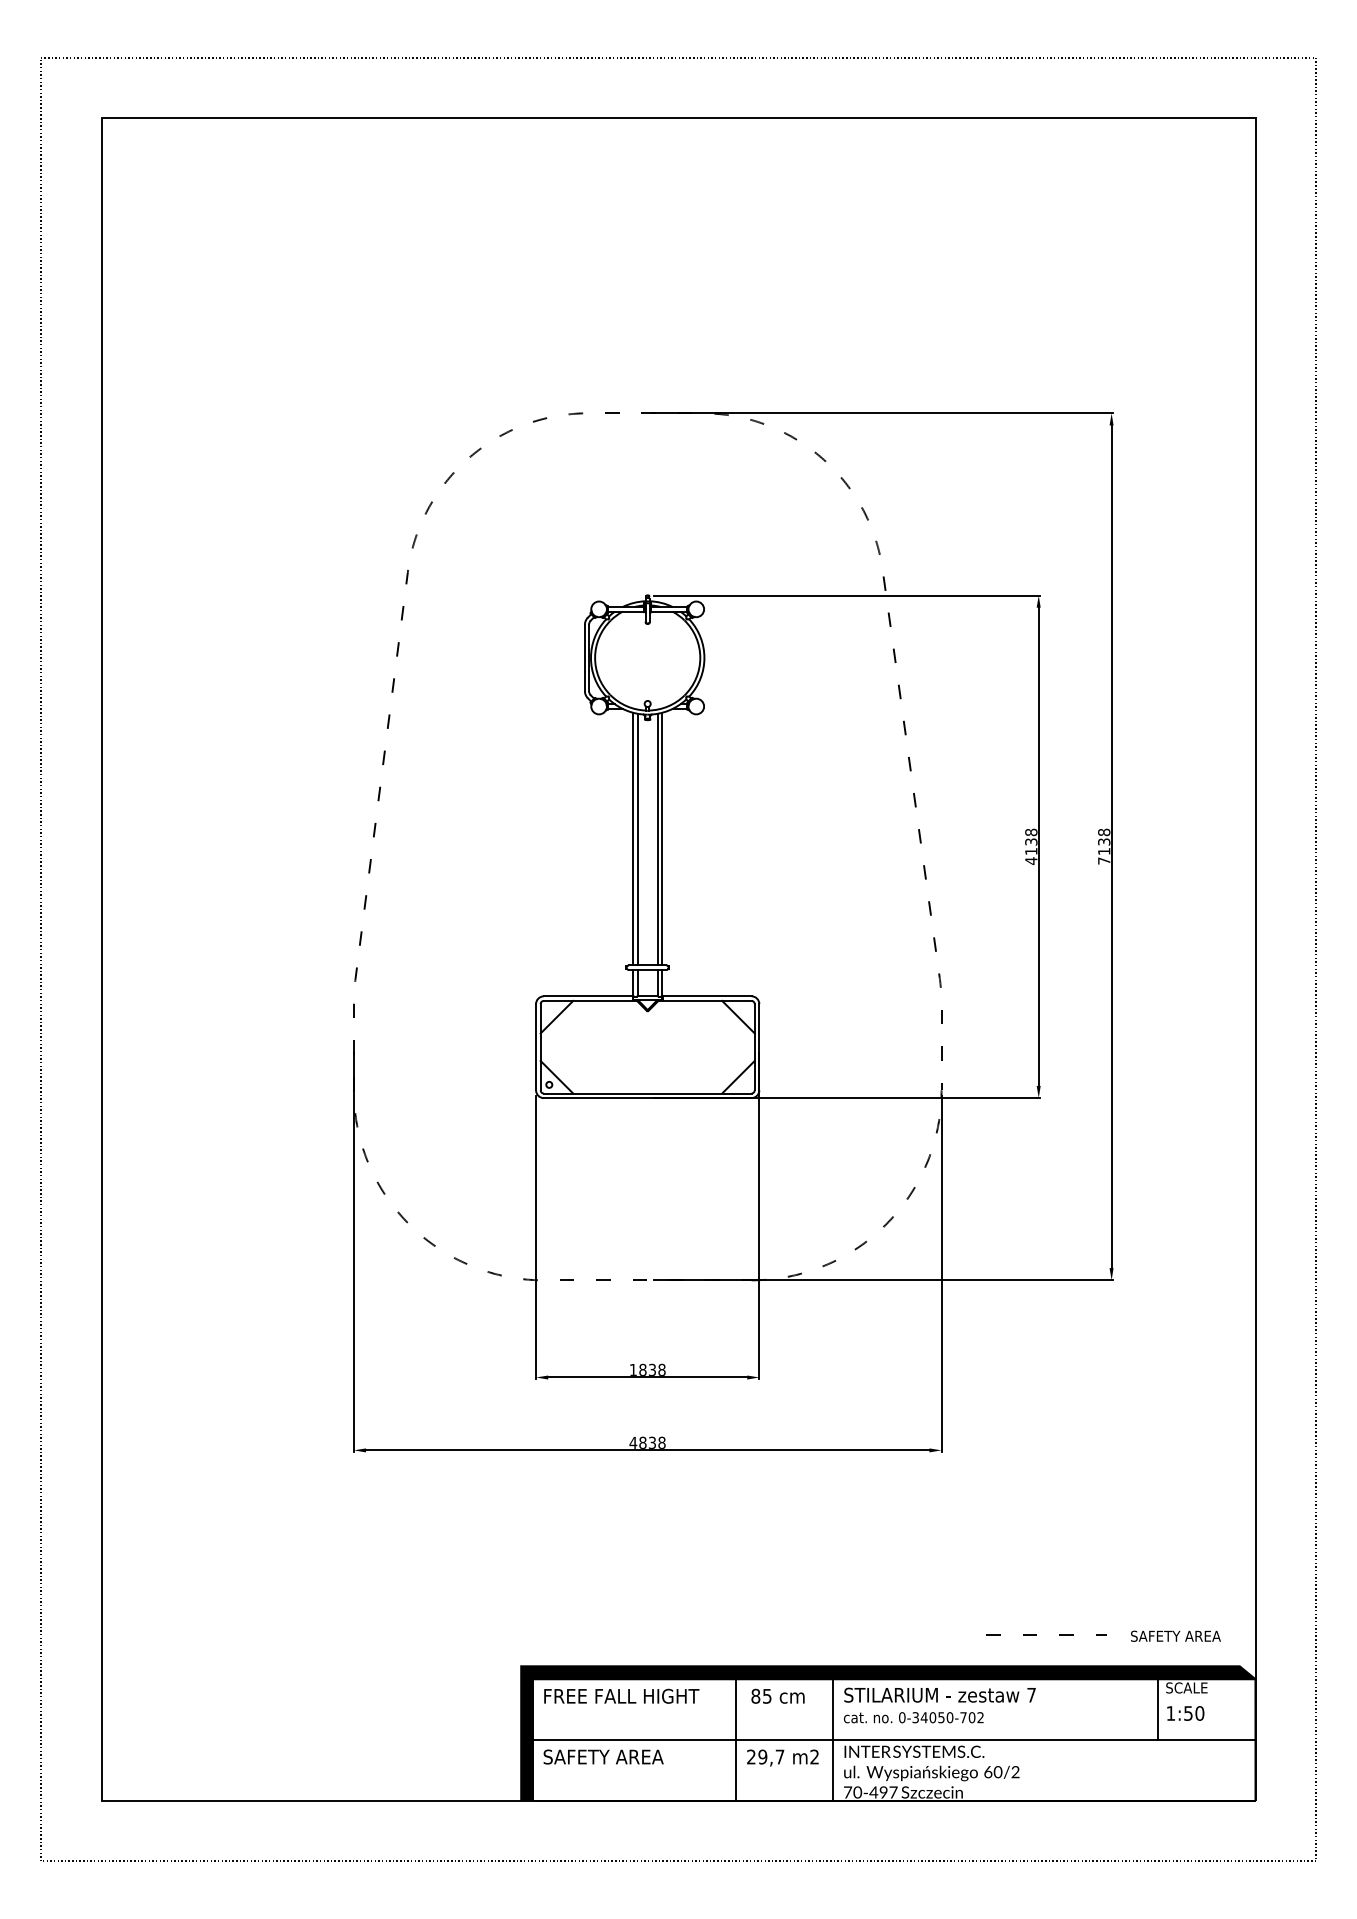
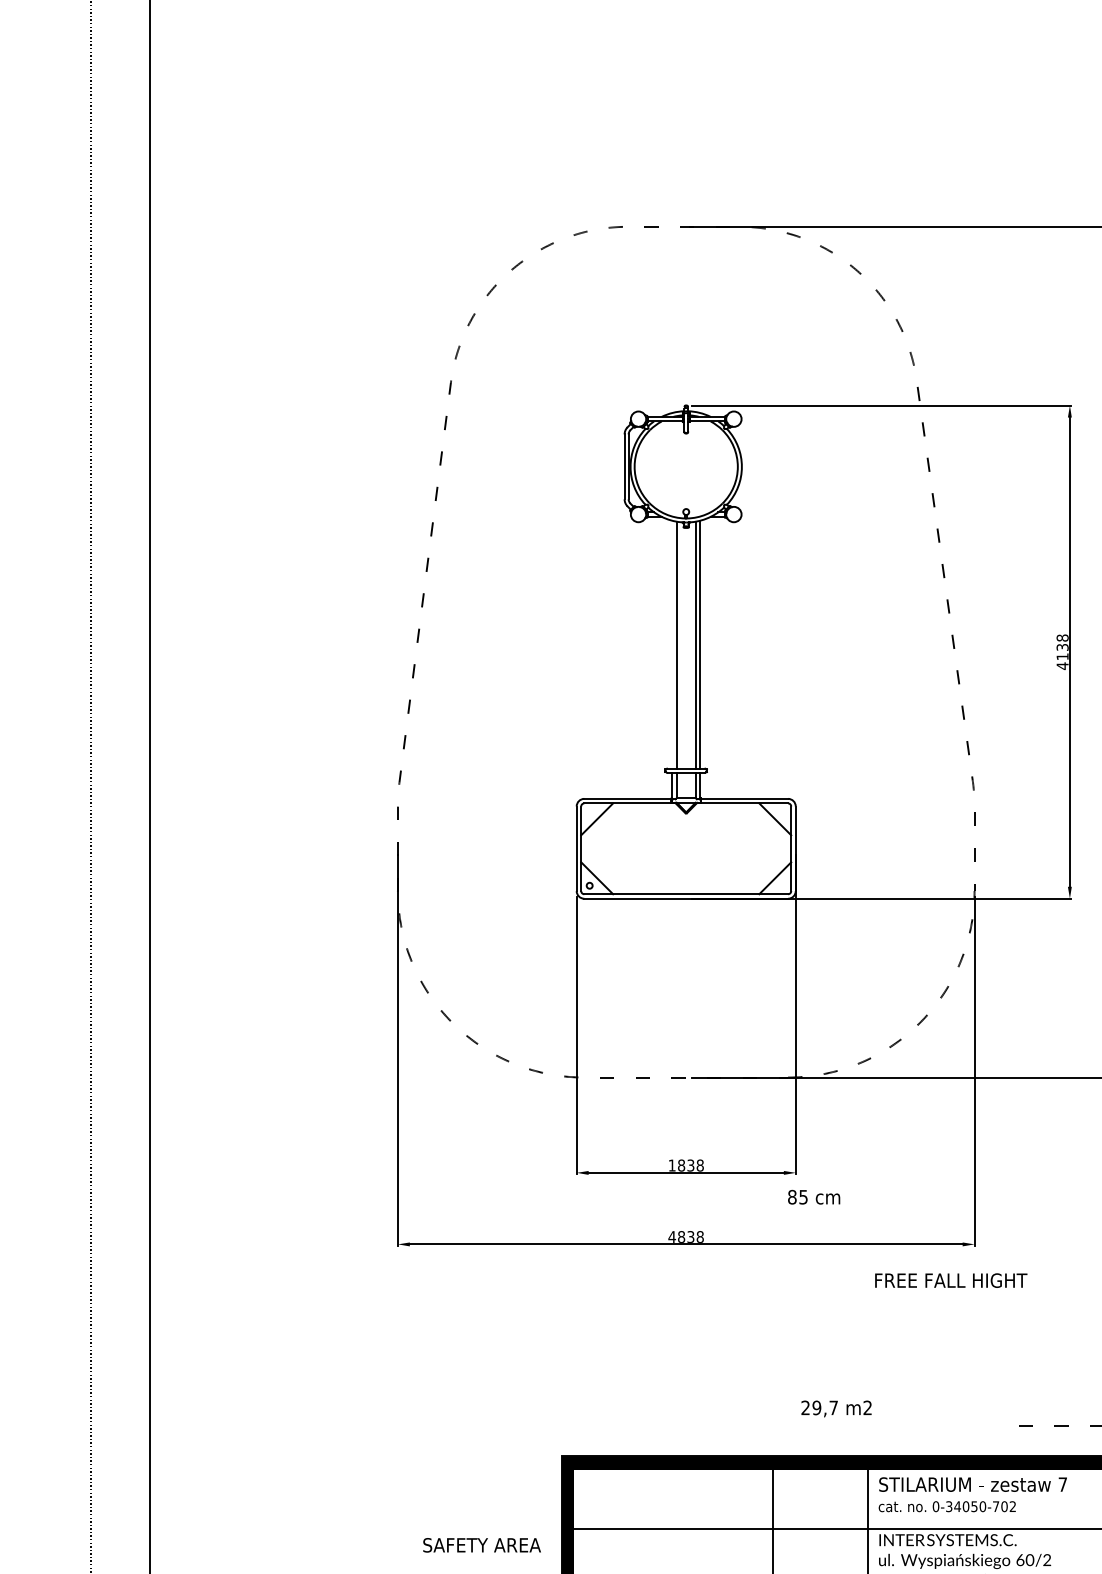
line: (633, 838) -> (672, 644), removed
text: (621, 1695) -> (950, 1279), moved
text: (777, 1695) -> (813, 1196), moved
text: (603, 1756) -> (481, 1544), moved
text: (782, 1757) -> (836, 1408), moved

